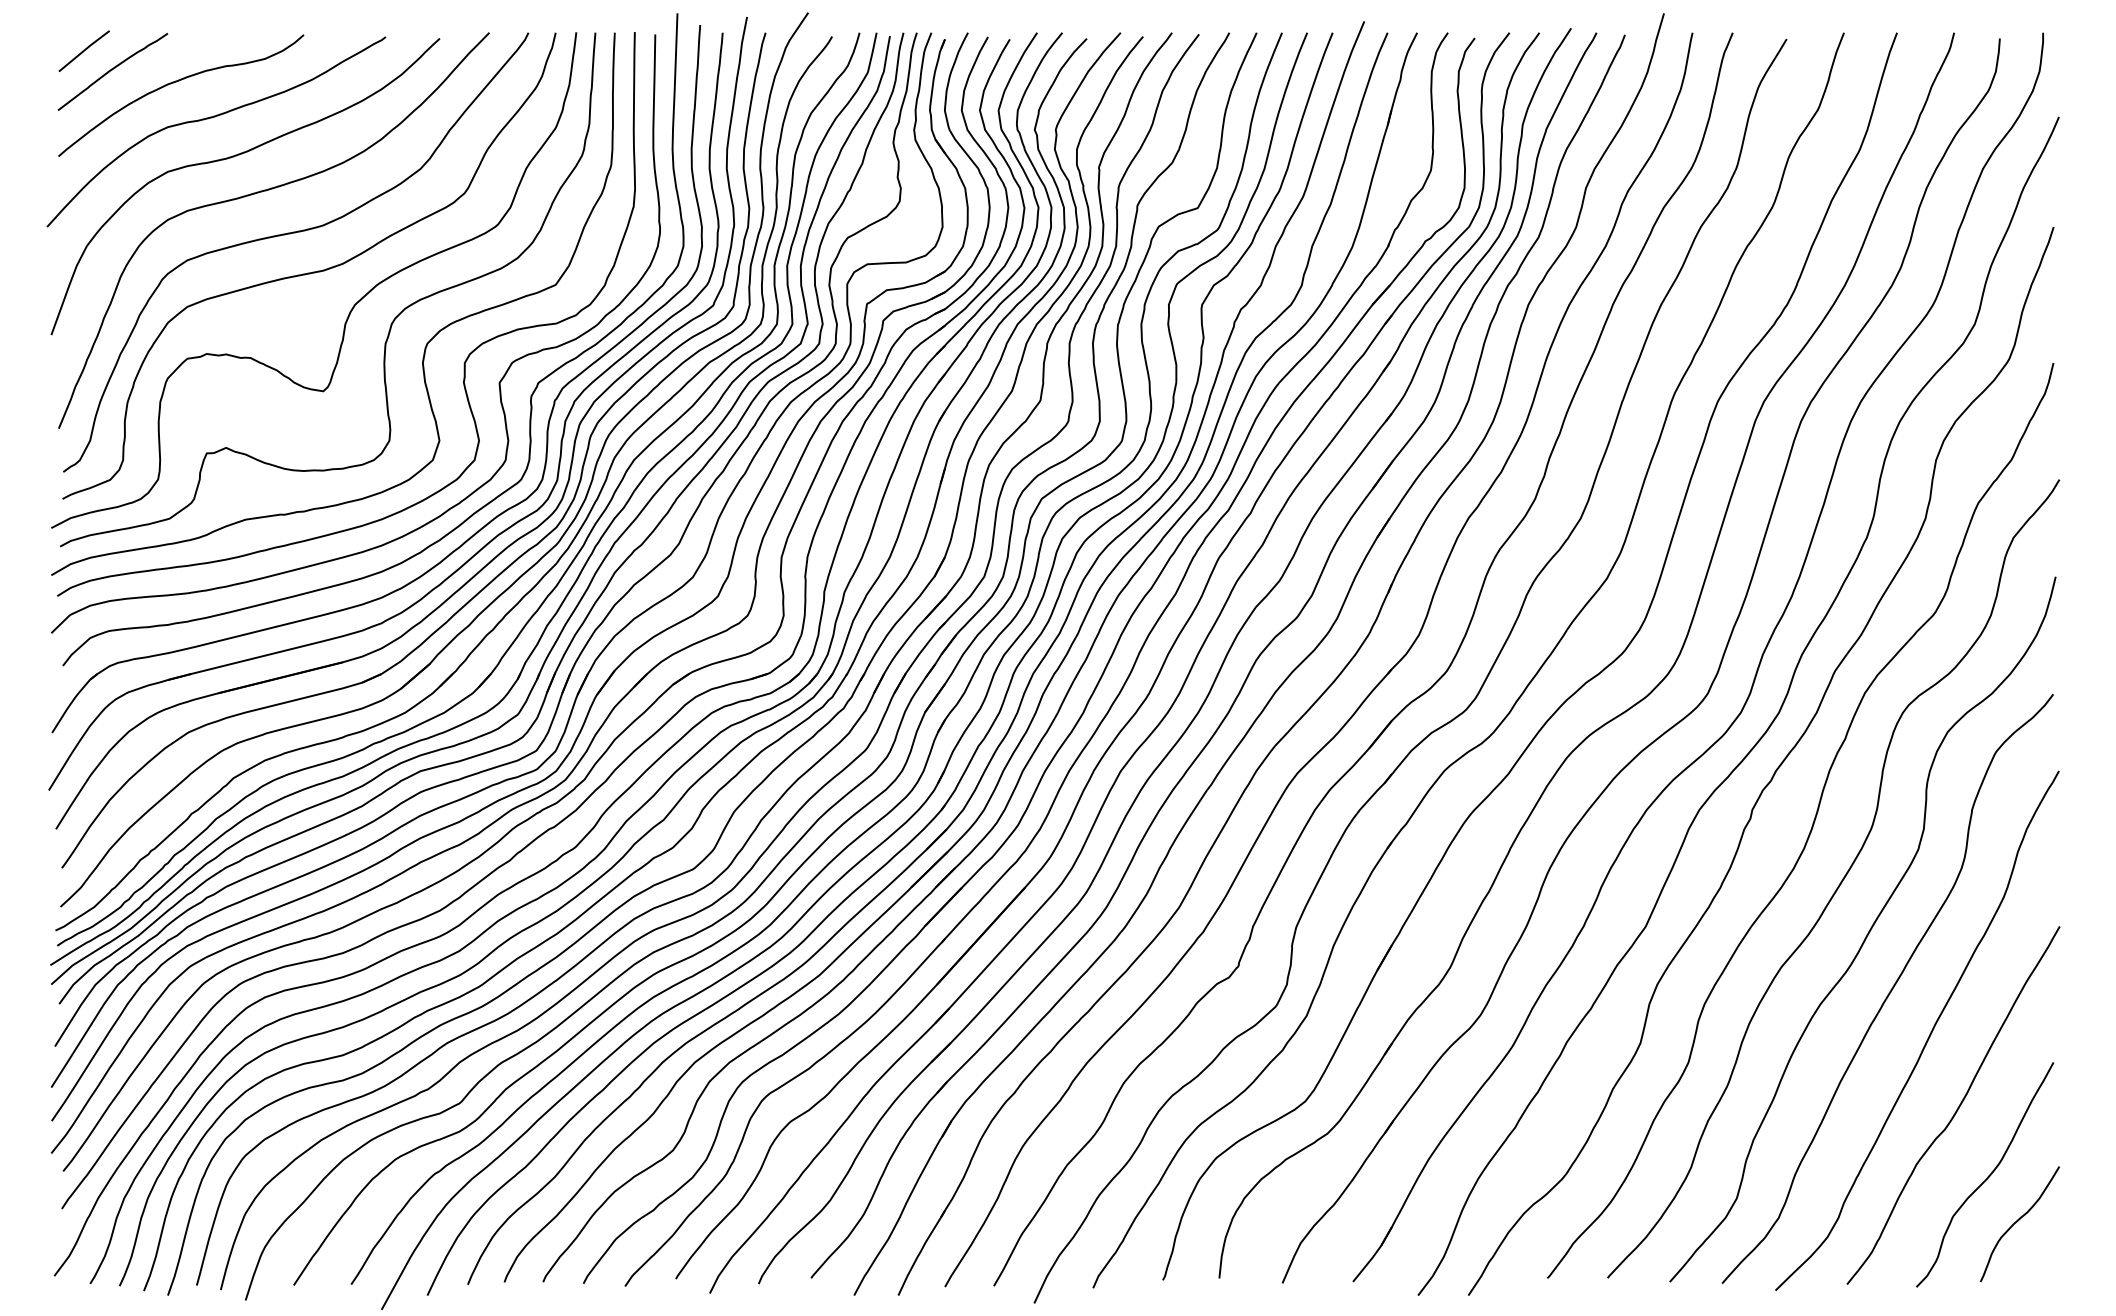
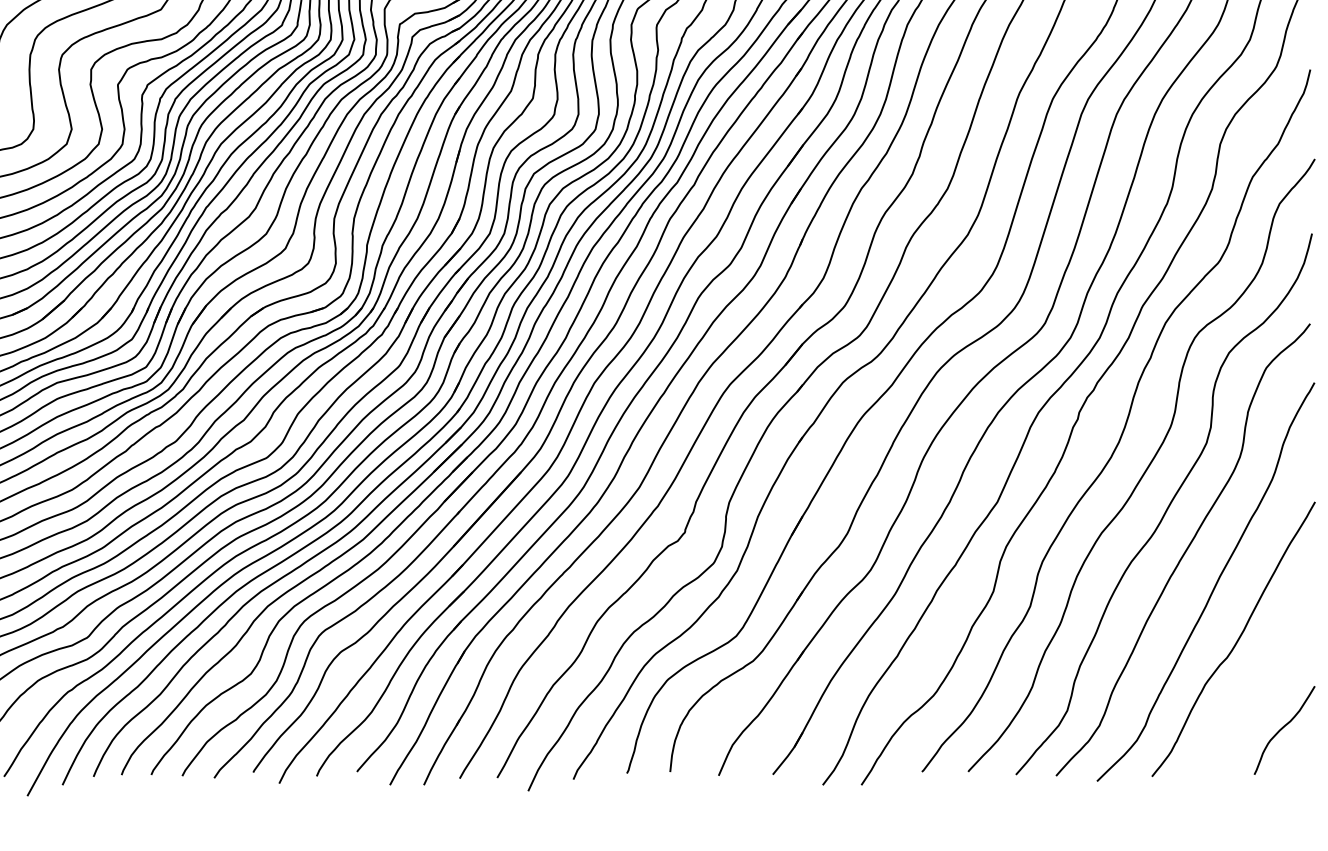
curve: (1987, 1176) -> (1259, 693), removed

